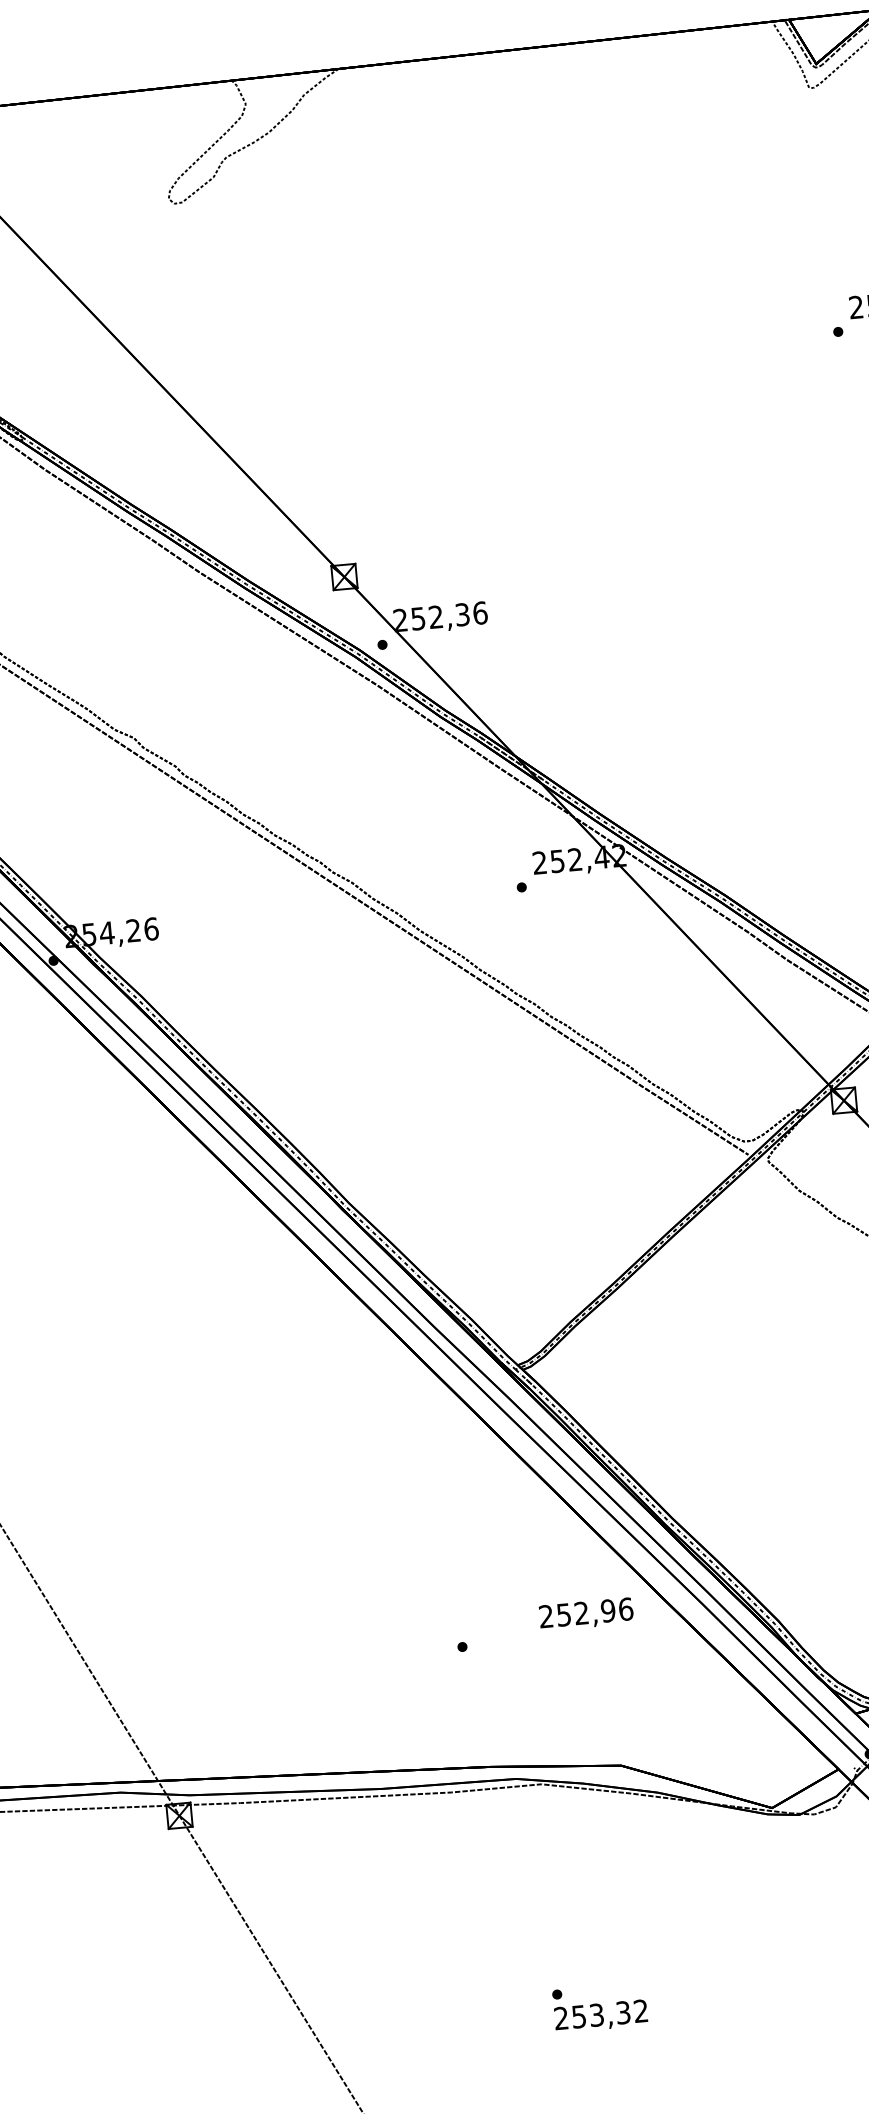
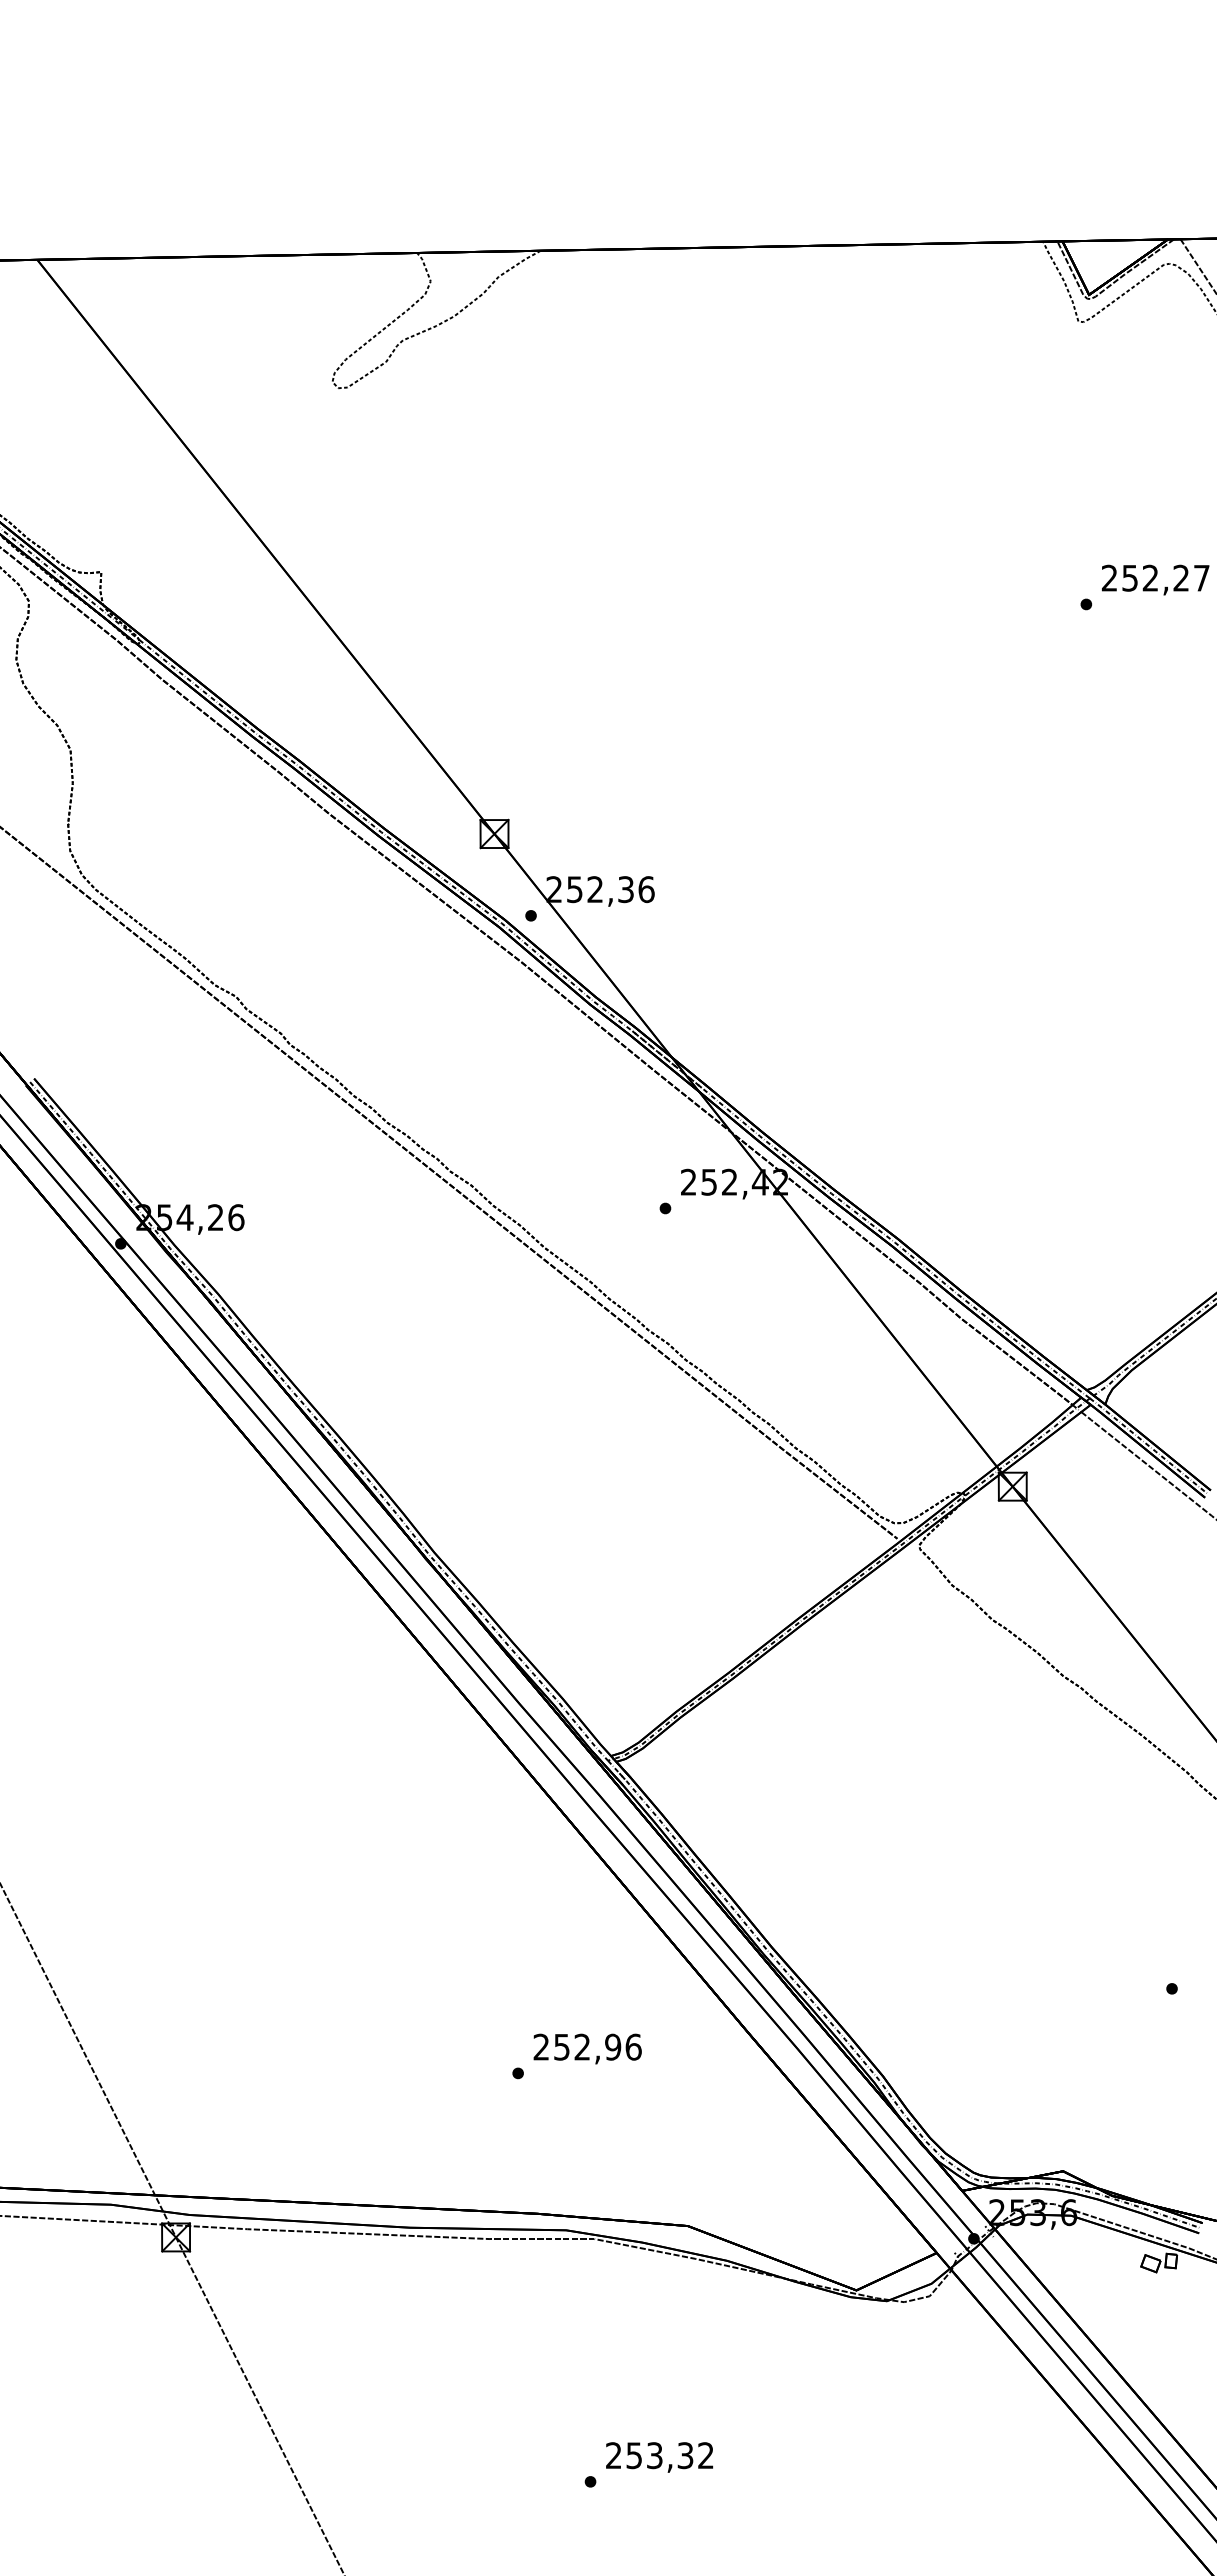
text: (586, 1614) -> (587, 2048), moved
text: (601, 2016) -> (659, 2457), moved

